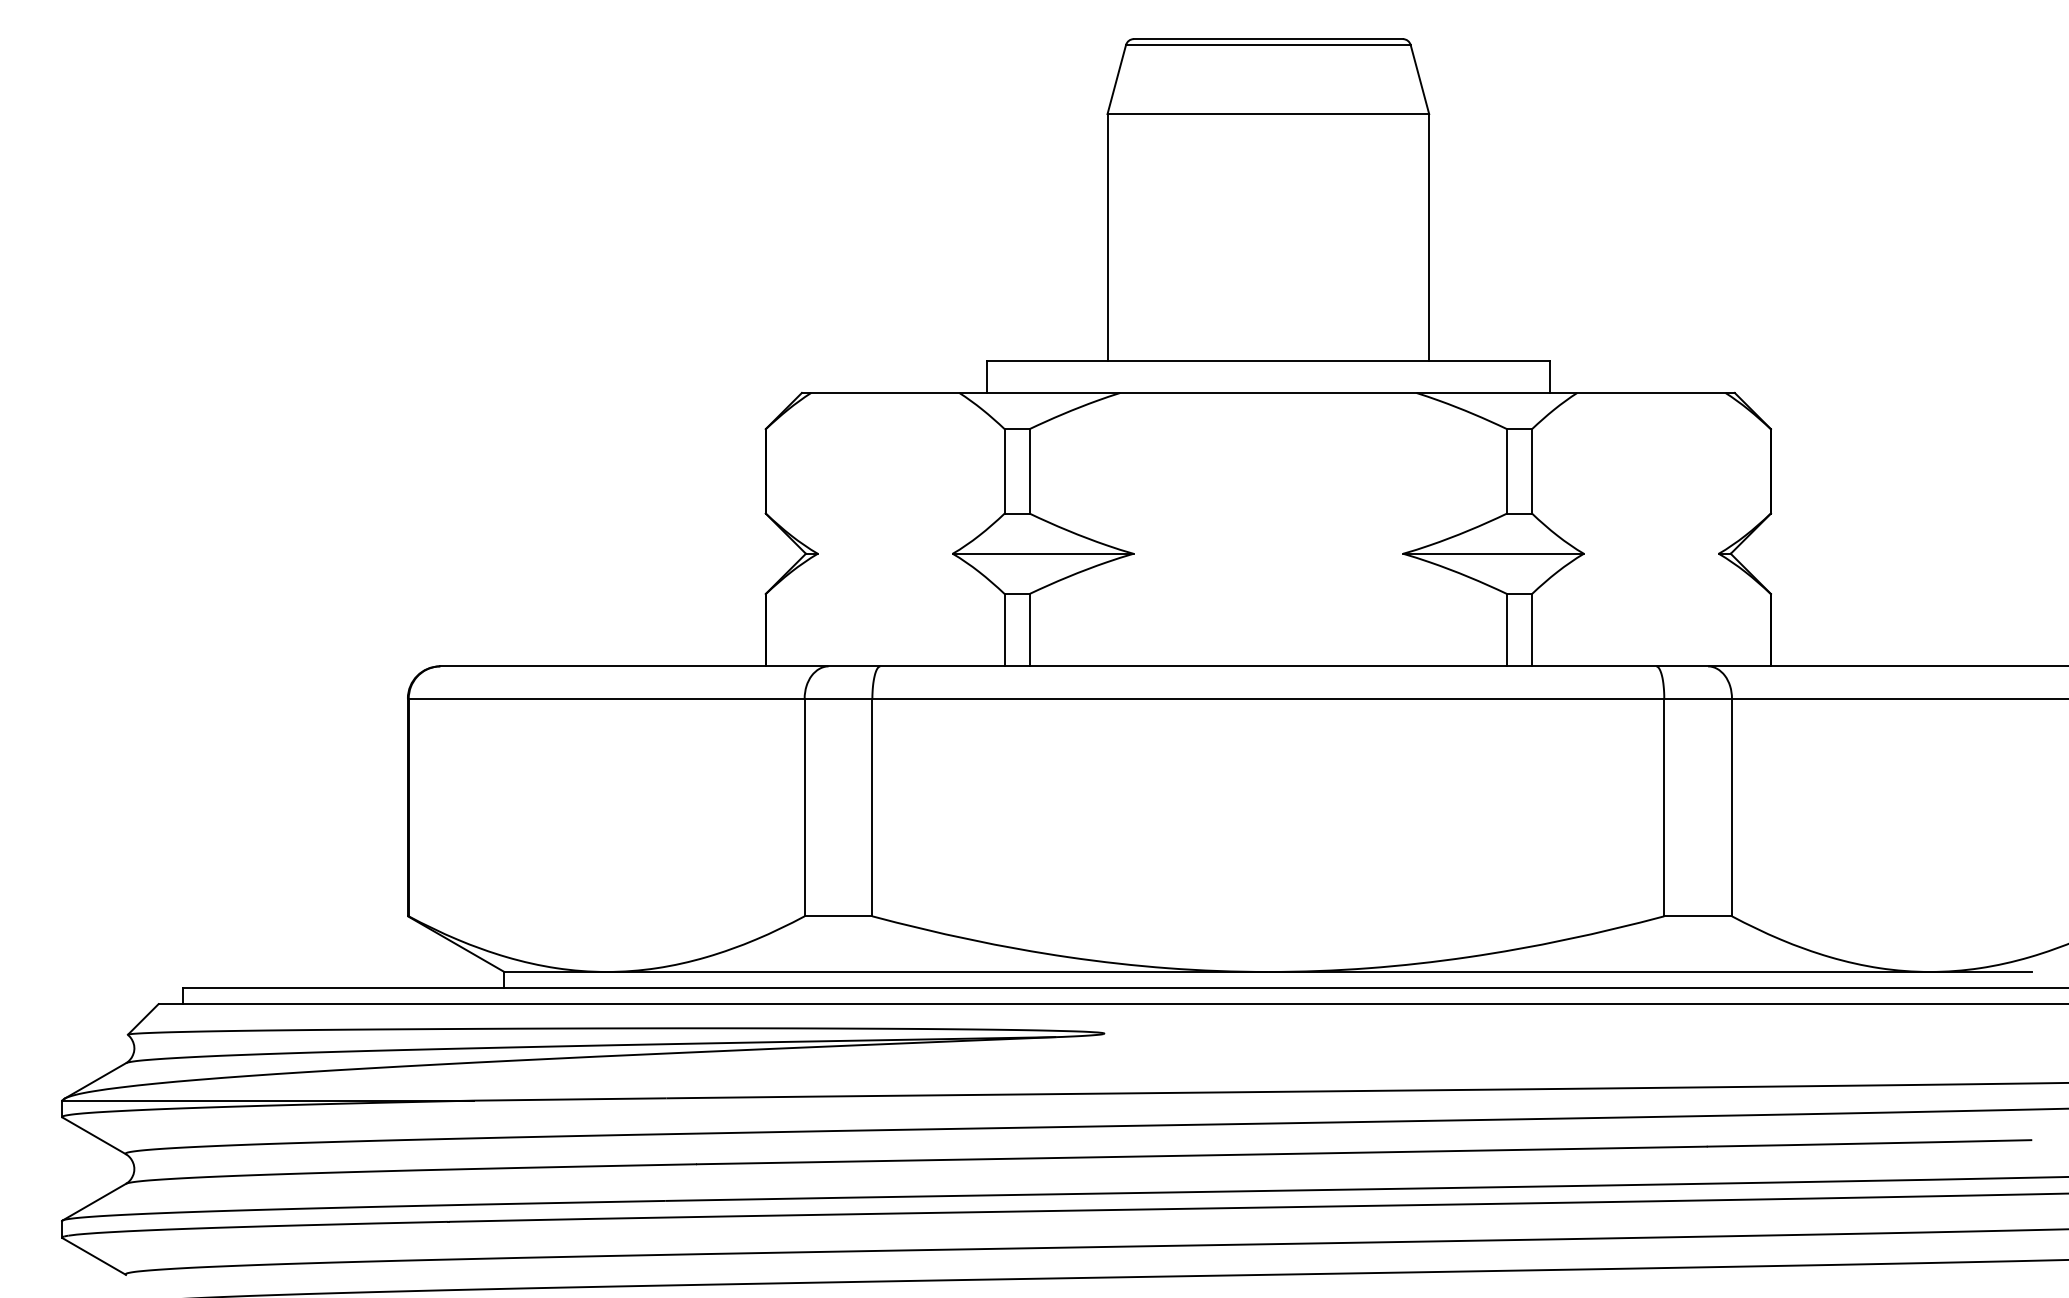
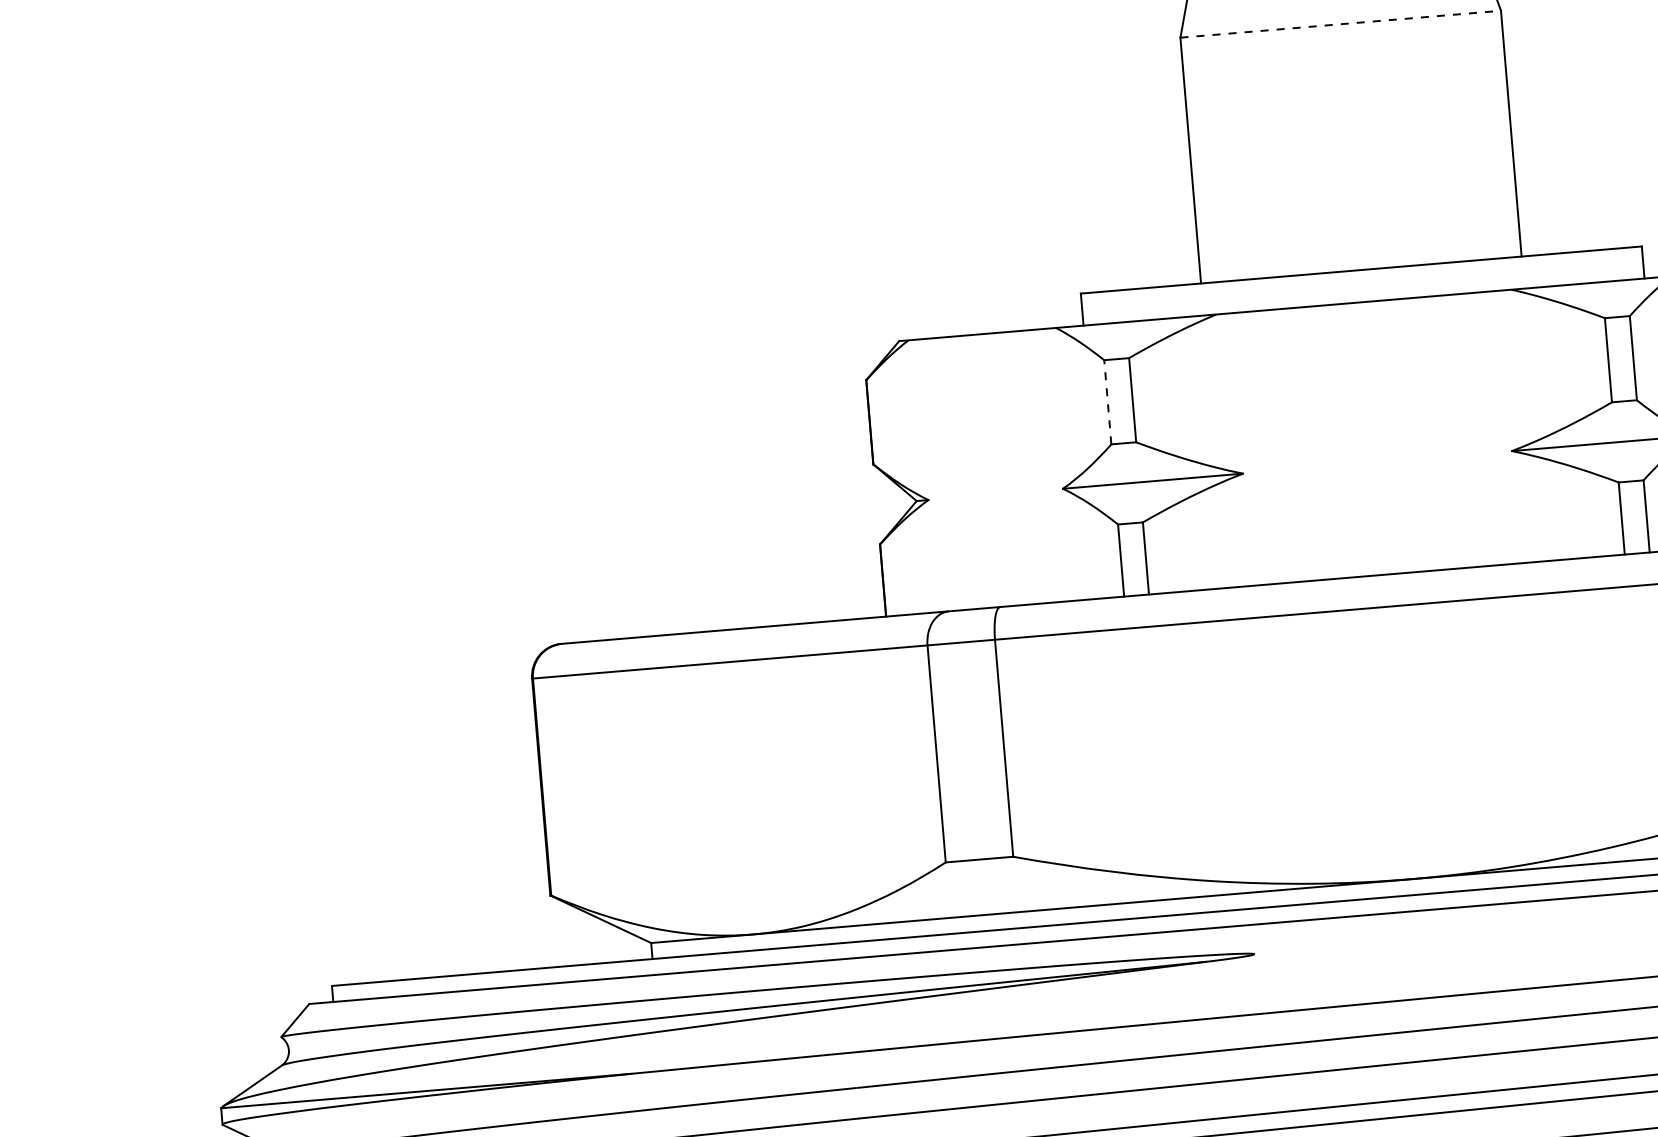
line: (1268, 114) -> (1340, 24), solid -> dashed
line: (1004, 470) -> (1107, 401), solid -> dashed

